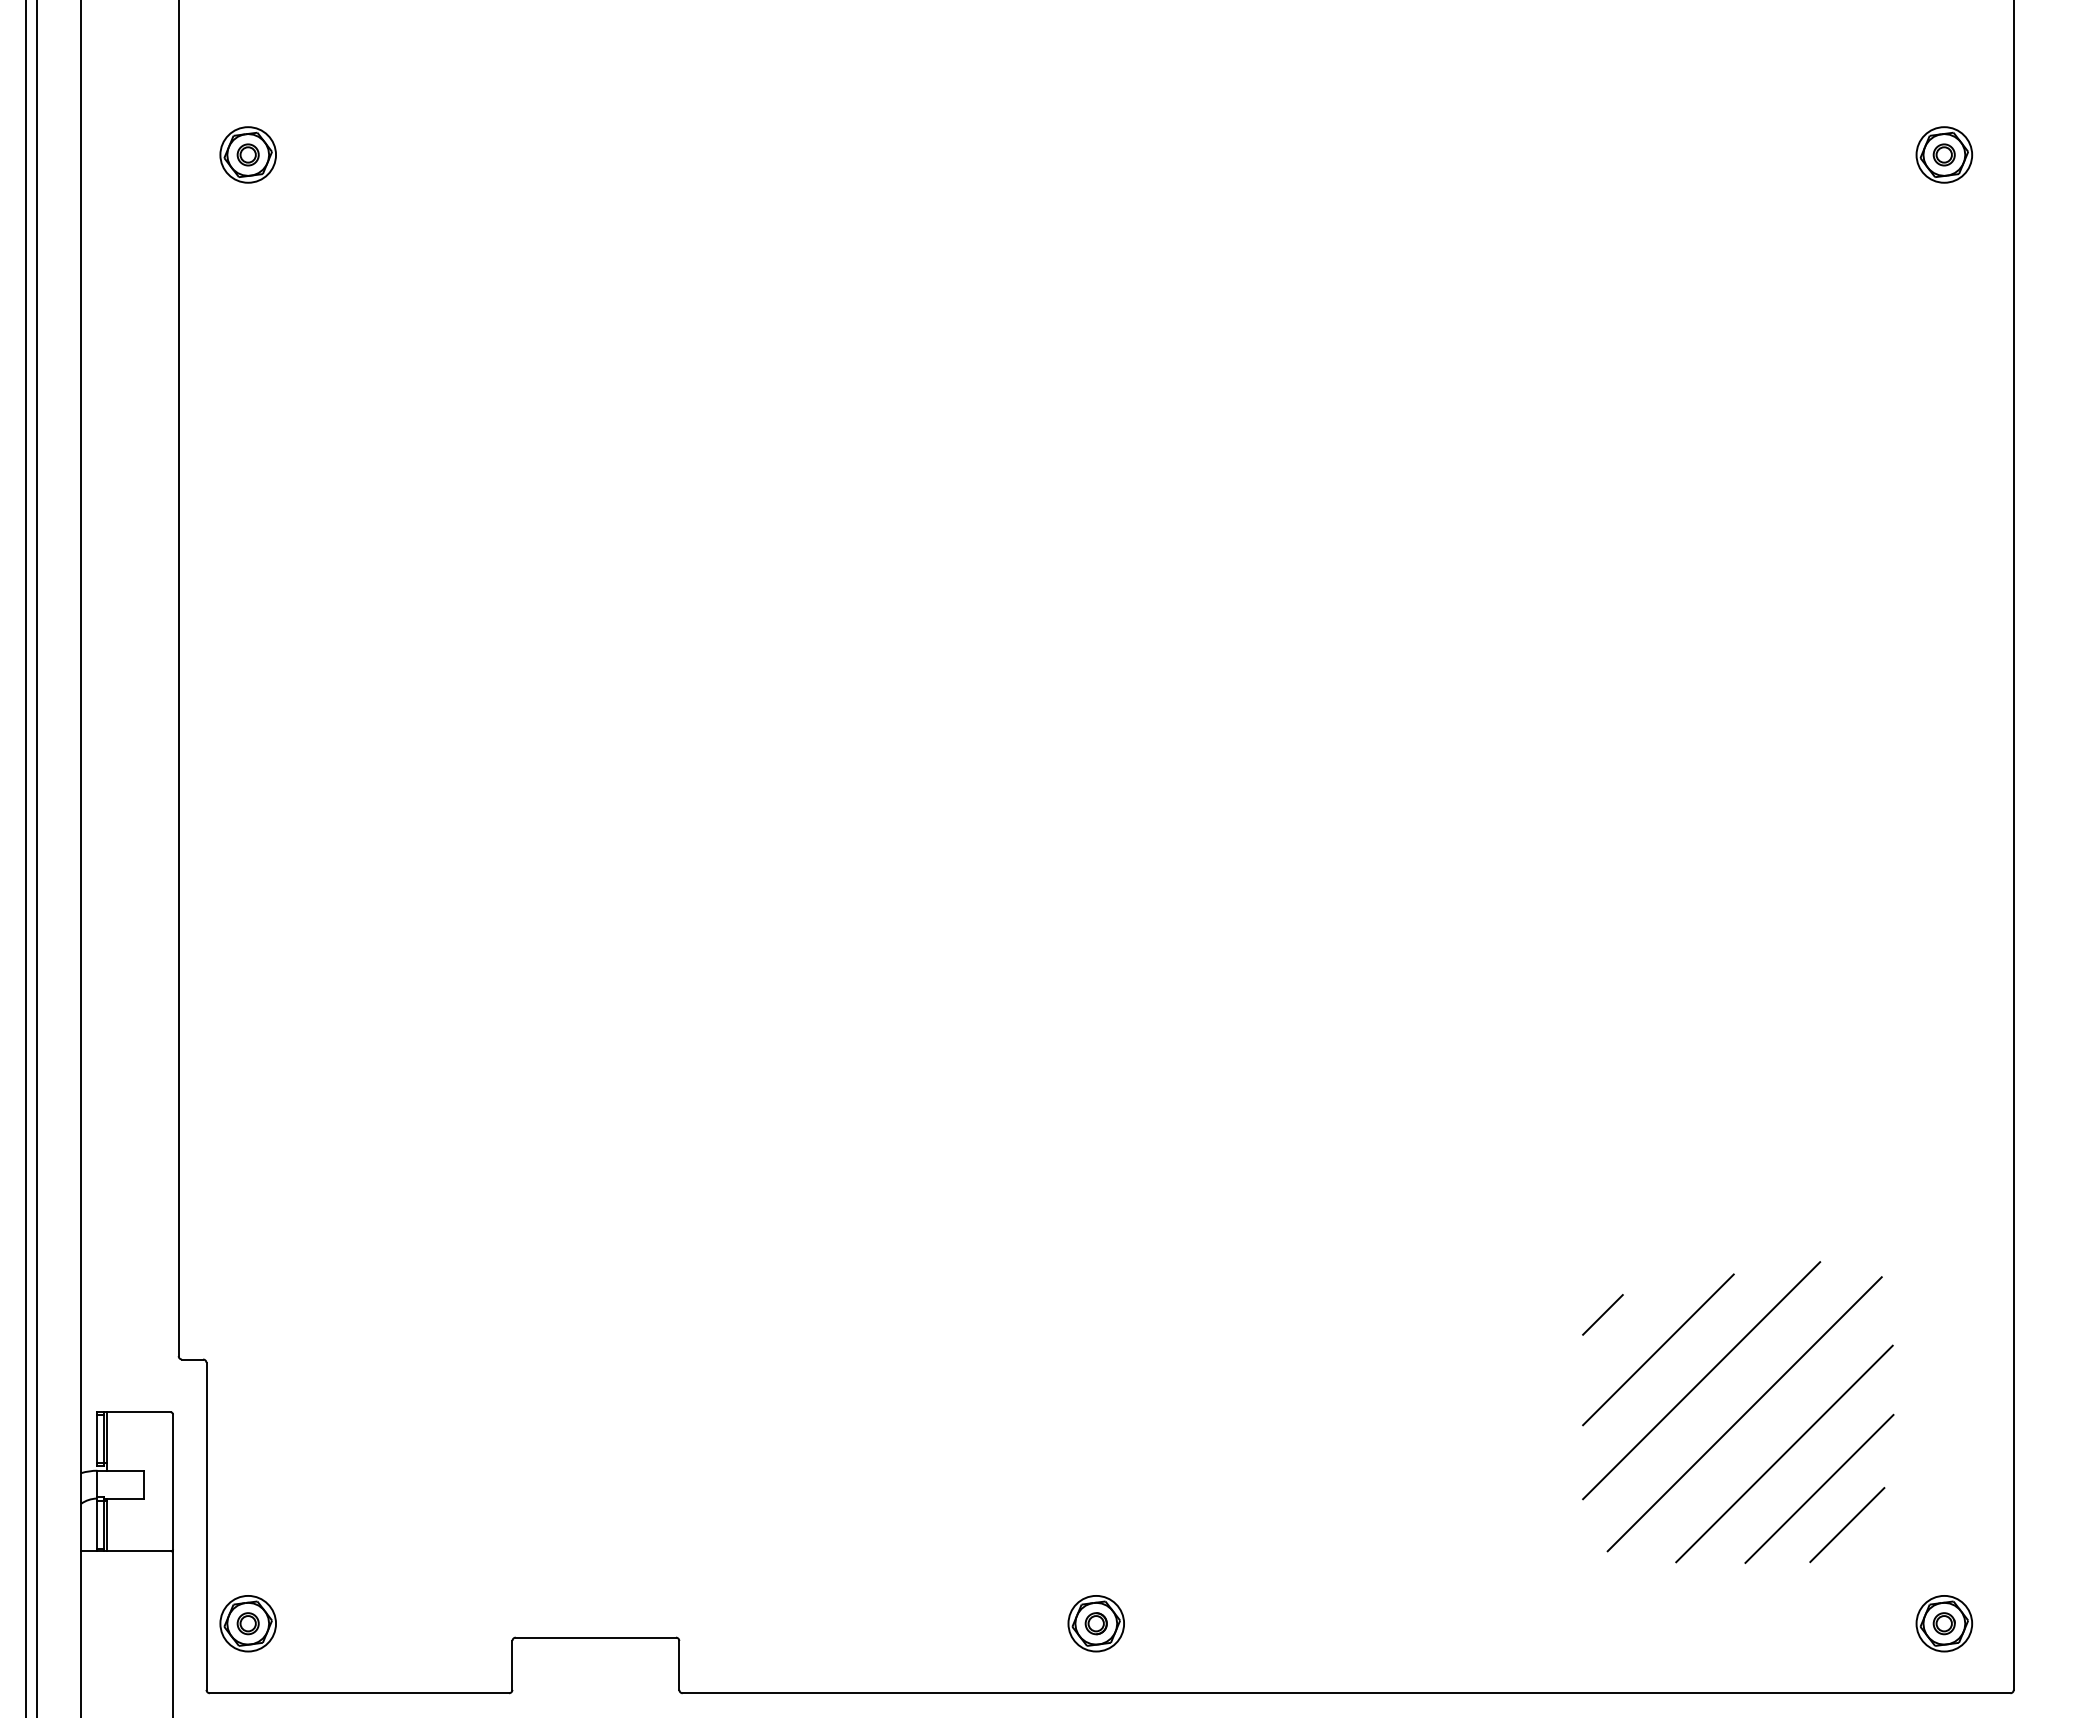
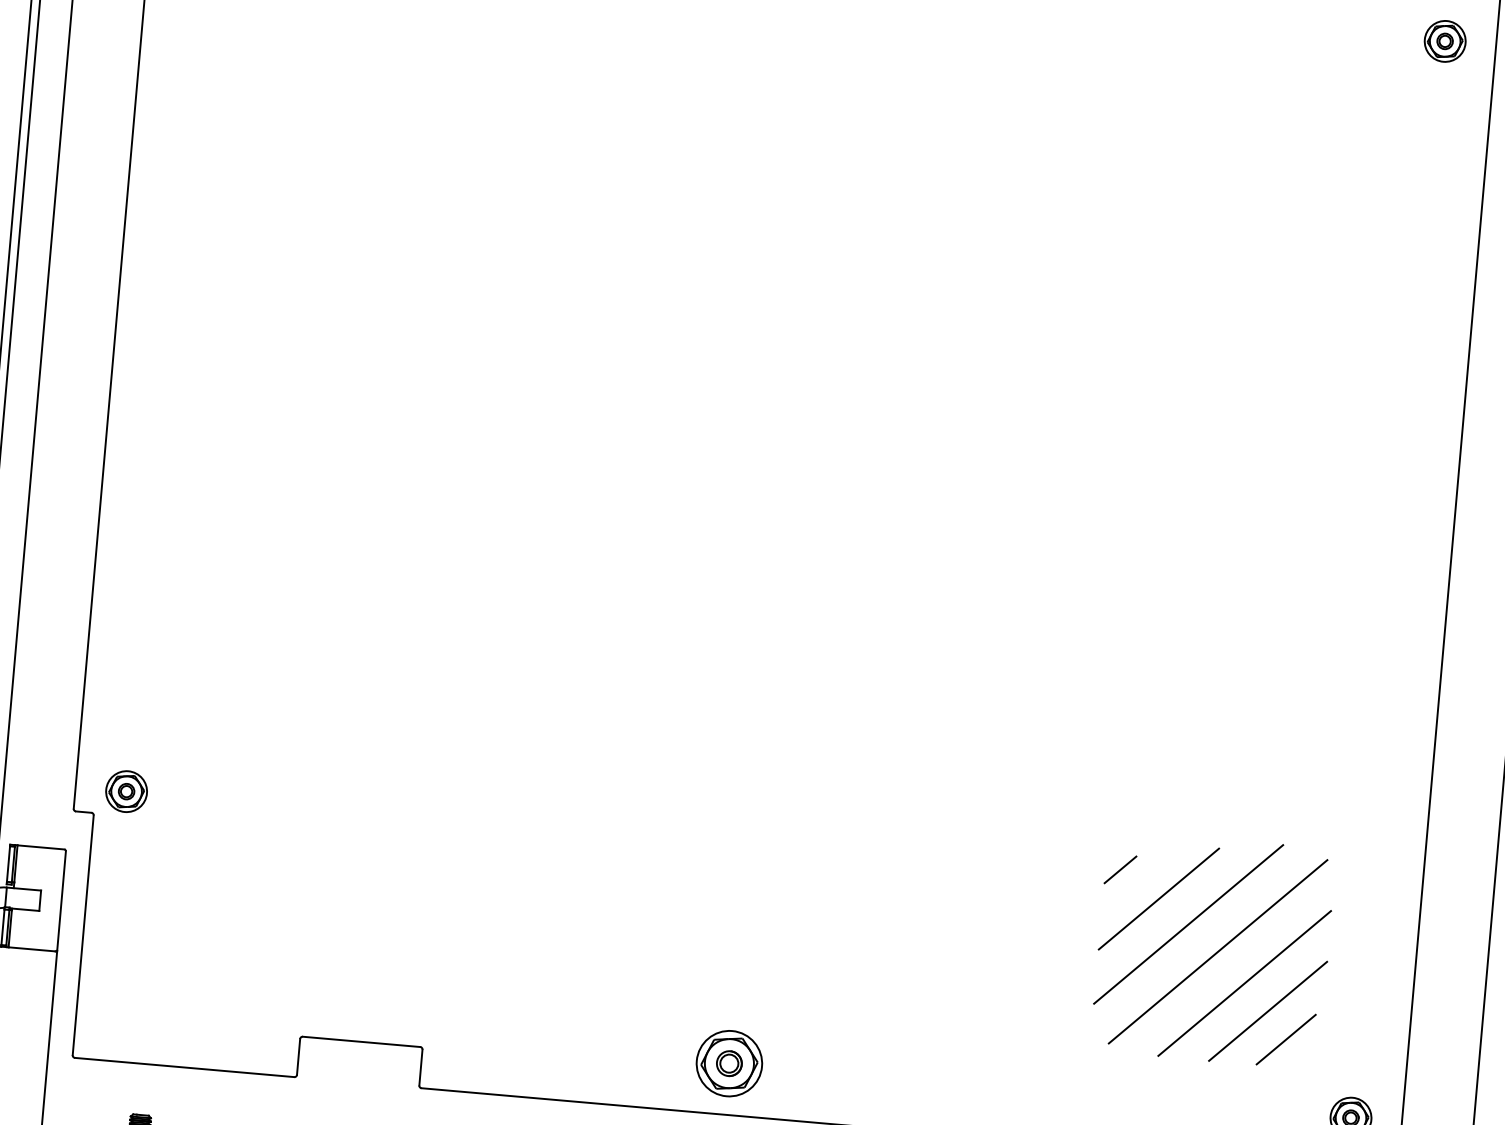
part: (247, 1623) -> (126, 791), moved
part: (1095, 1623) -> (728, 1063), size x1.6

